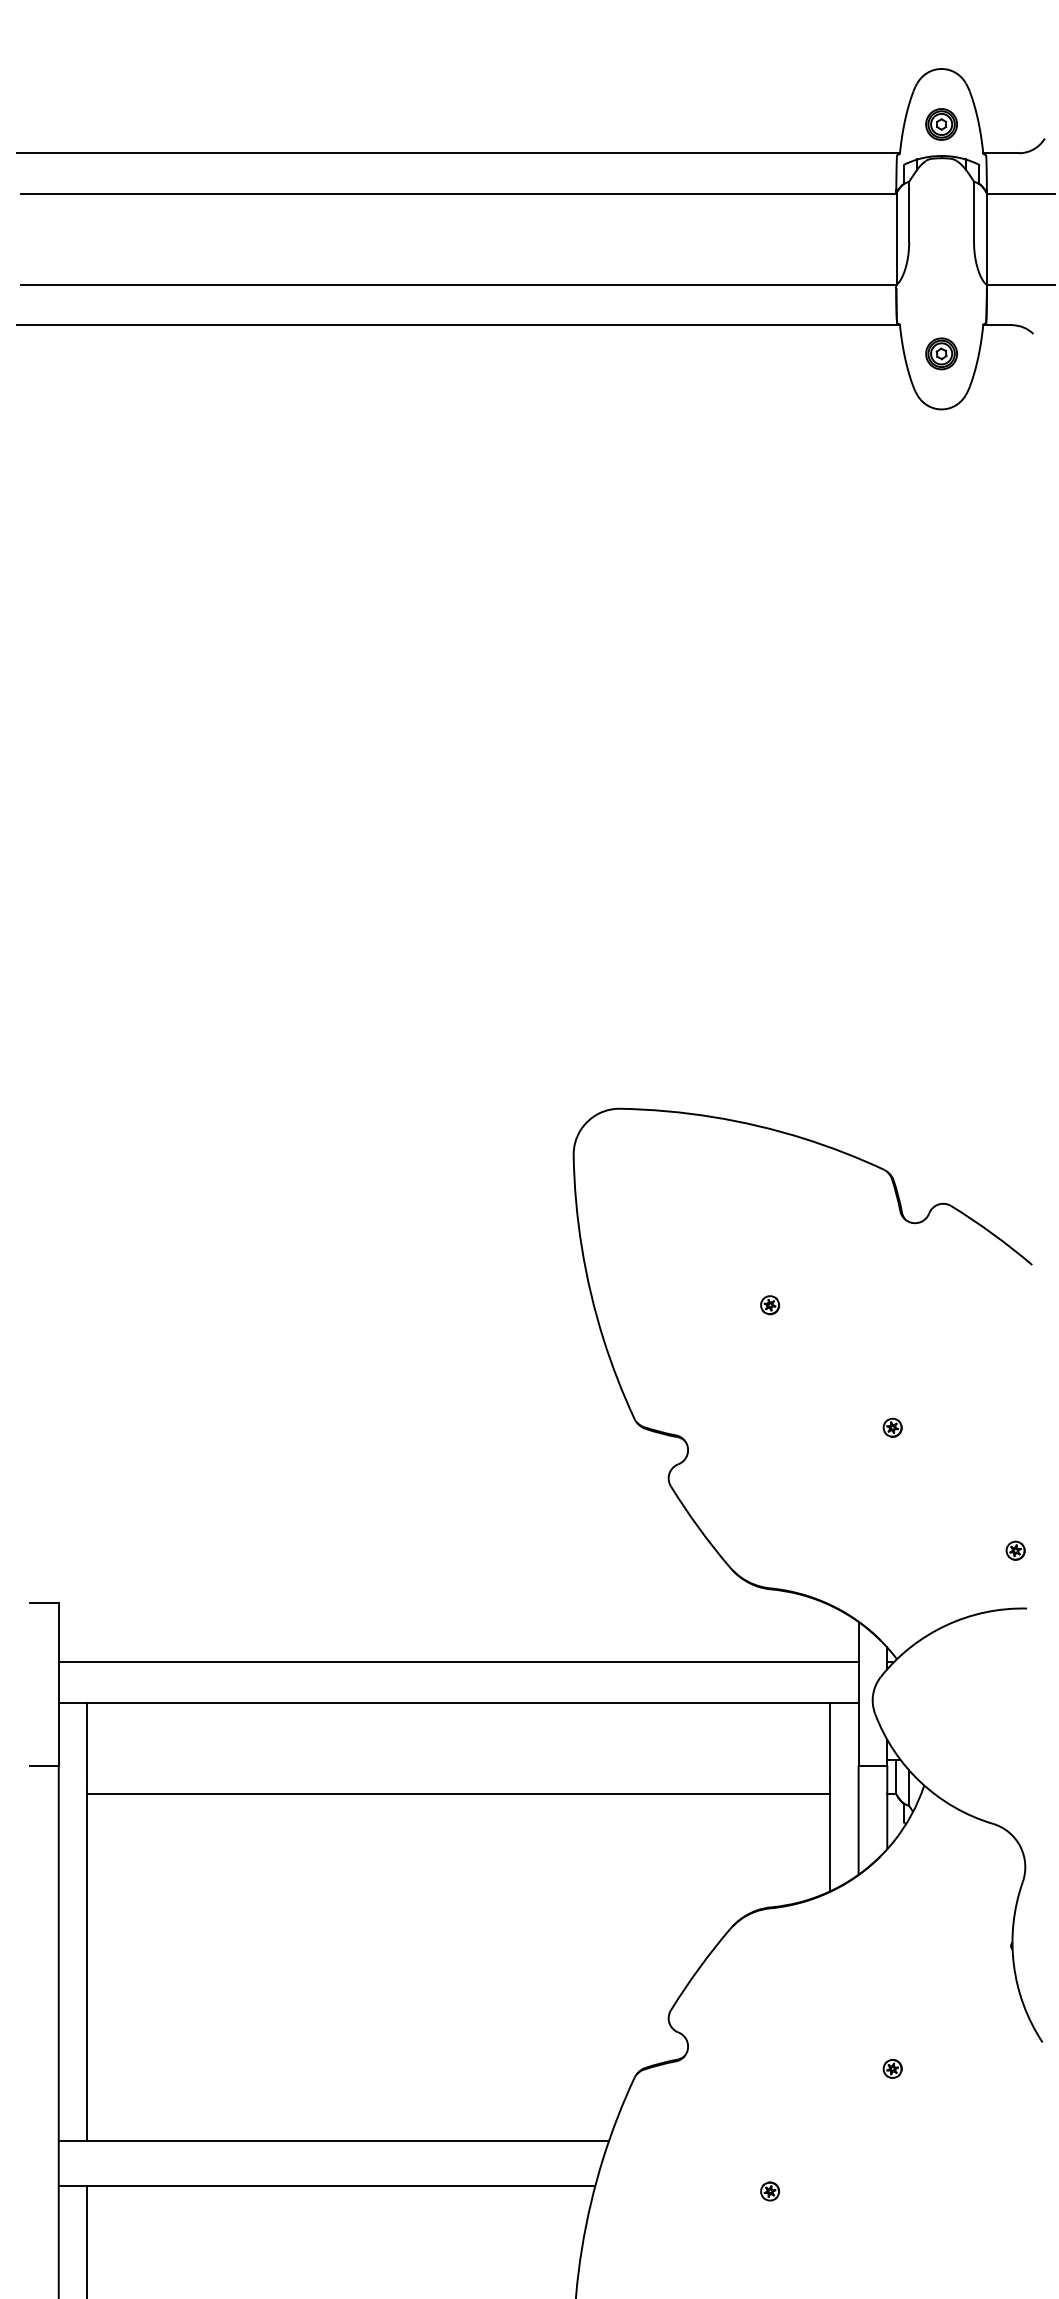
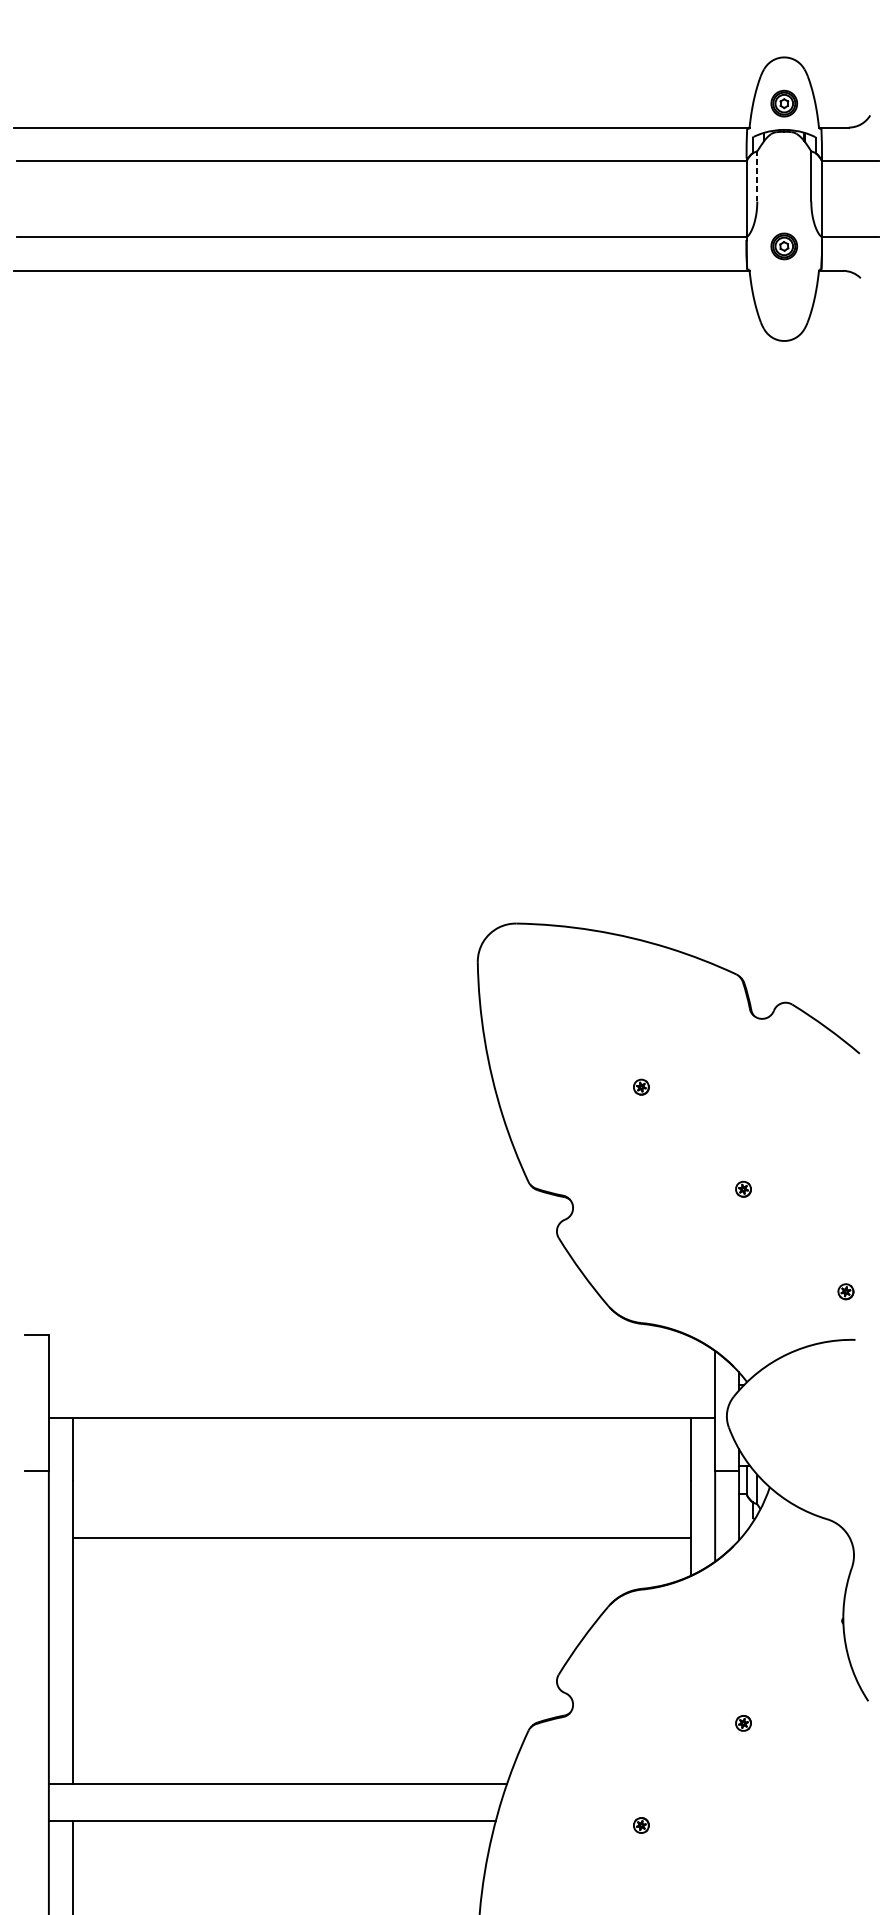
line: (909, 211) -> (757, 176), solid -> dashed
part: (941, 353) -> (784, 246), moved
line: (458, 1662) -> (381, 1384), removed
line: (458, 1793) -> (381, 1537), moved

